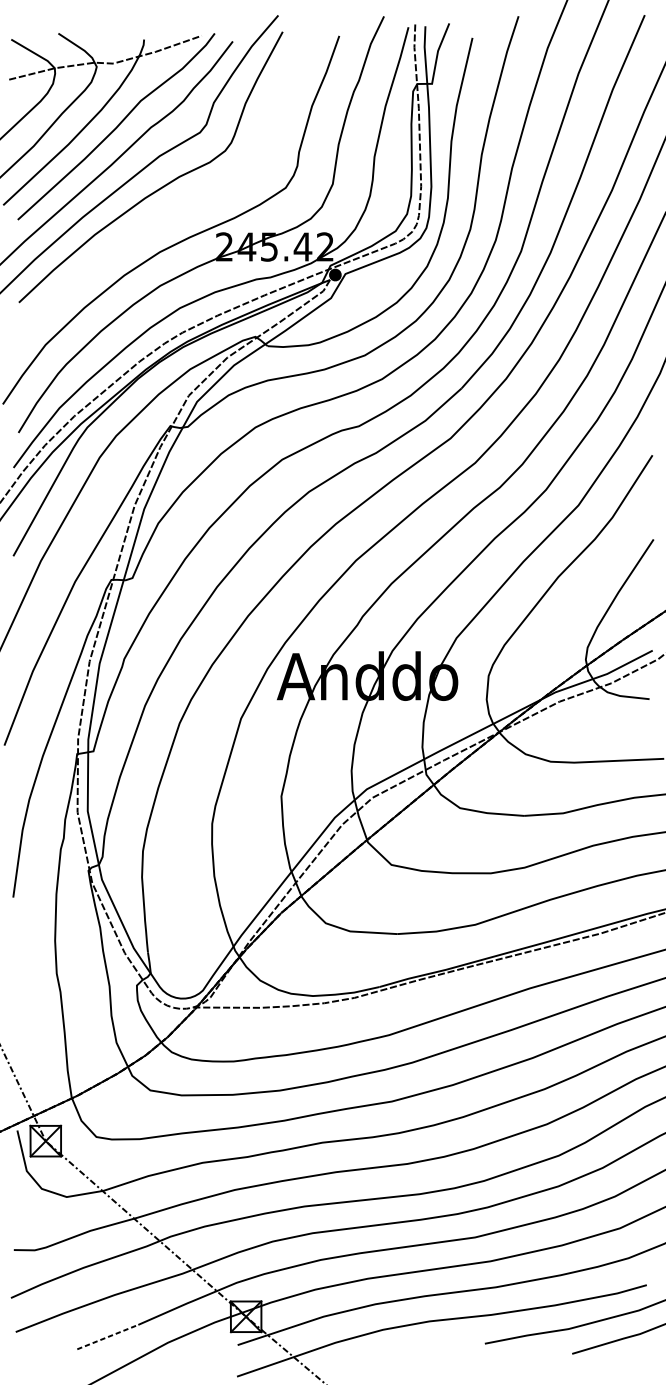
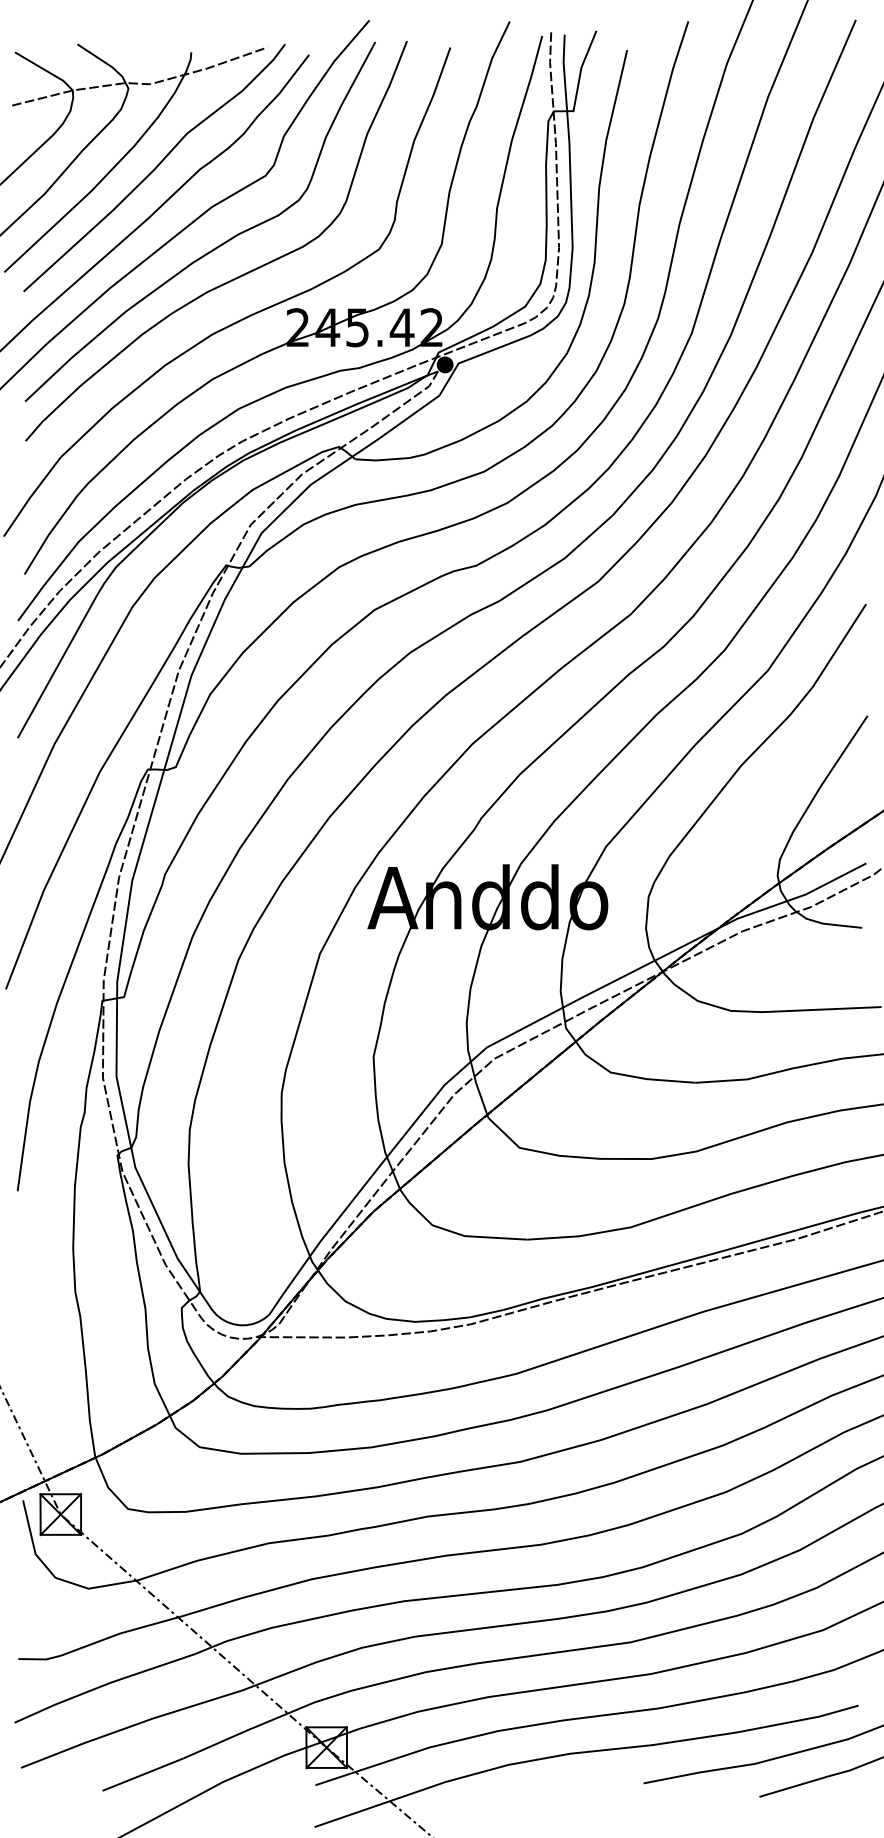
part: (177, 209) -> (235, 277), added
line: (108, 1337) -> (143, 1774), dashed -> solid

